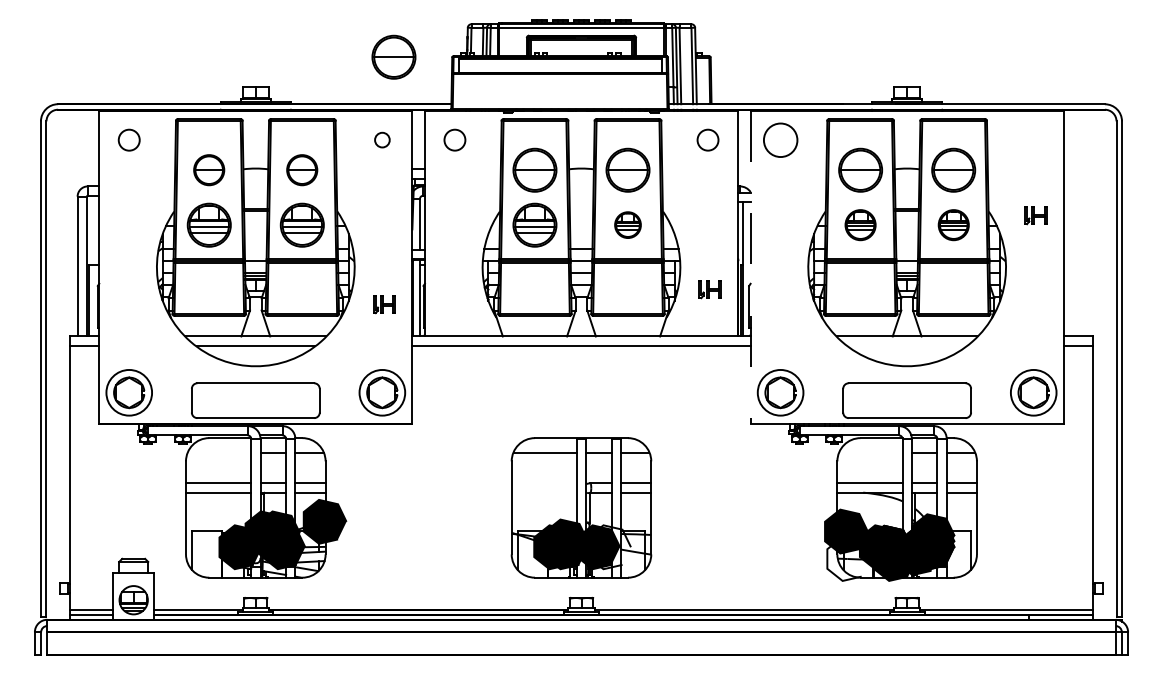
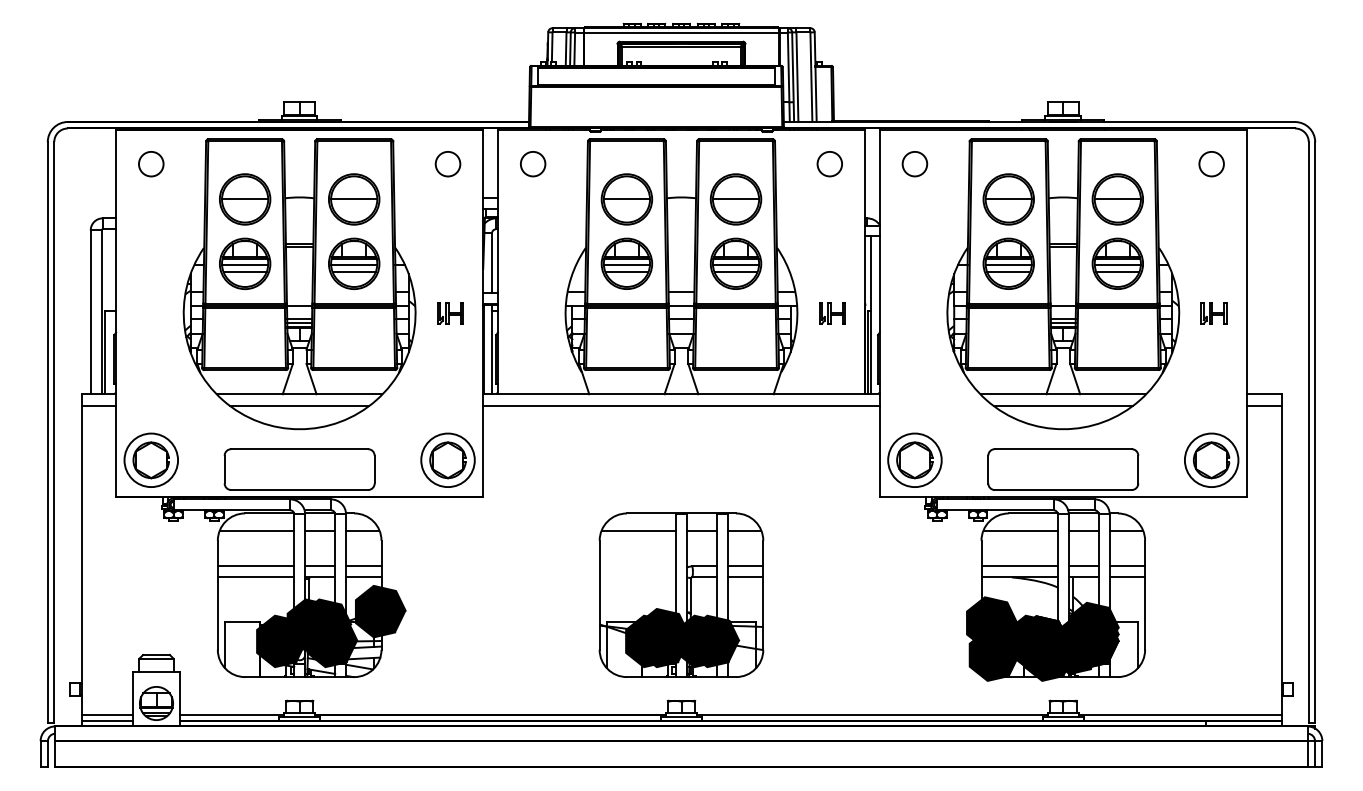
part: (393, 56) -> (461, 66), removed
circle: (382, 139) -> (448, 163), size x1.43
circle: (780, 139) -> (914, 163), size x0.62
circle: (1033, 139) -> (1211, 163), added
part: (208, 169) -> (244, 198), size x1.43
part: (301, 169) -> (353, 198), size x1.43
part: (1035, 215) -> (1213, 313), moved
part: (627, 224) -> (735, 263), size x1.67
part: (860, 224) -> (1008, 263), size x1.43
part: (953, 224) -> (1117, 263), size x1.43
line: (750, 267) -> (879, 313), dashed -> solid
part: (709, 289) -> (831, 313), moved
part: (384, 304) -> (450, 313), moved
line: (907, 346) -> (1063, 406), added
line: (219, 452) -> (257, 530), added
line: (870, 452) -> (1020, 530), added
fill: (609, 547) -> (714, 641), added
fill: (848, 558) -> (994, 654), added

